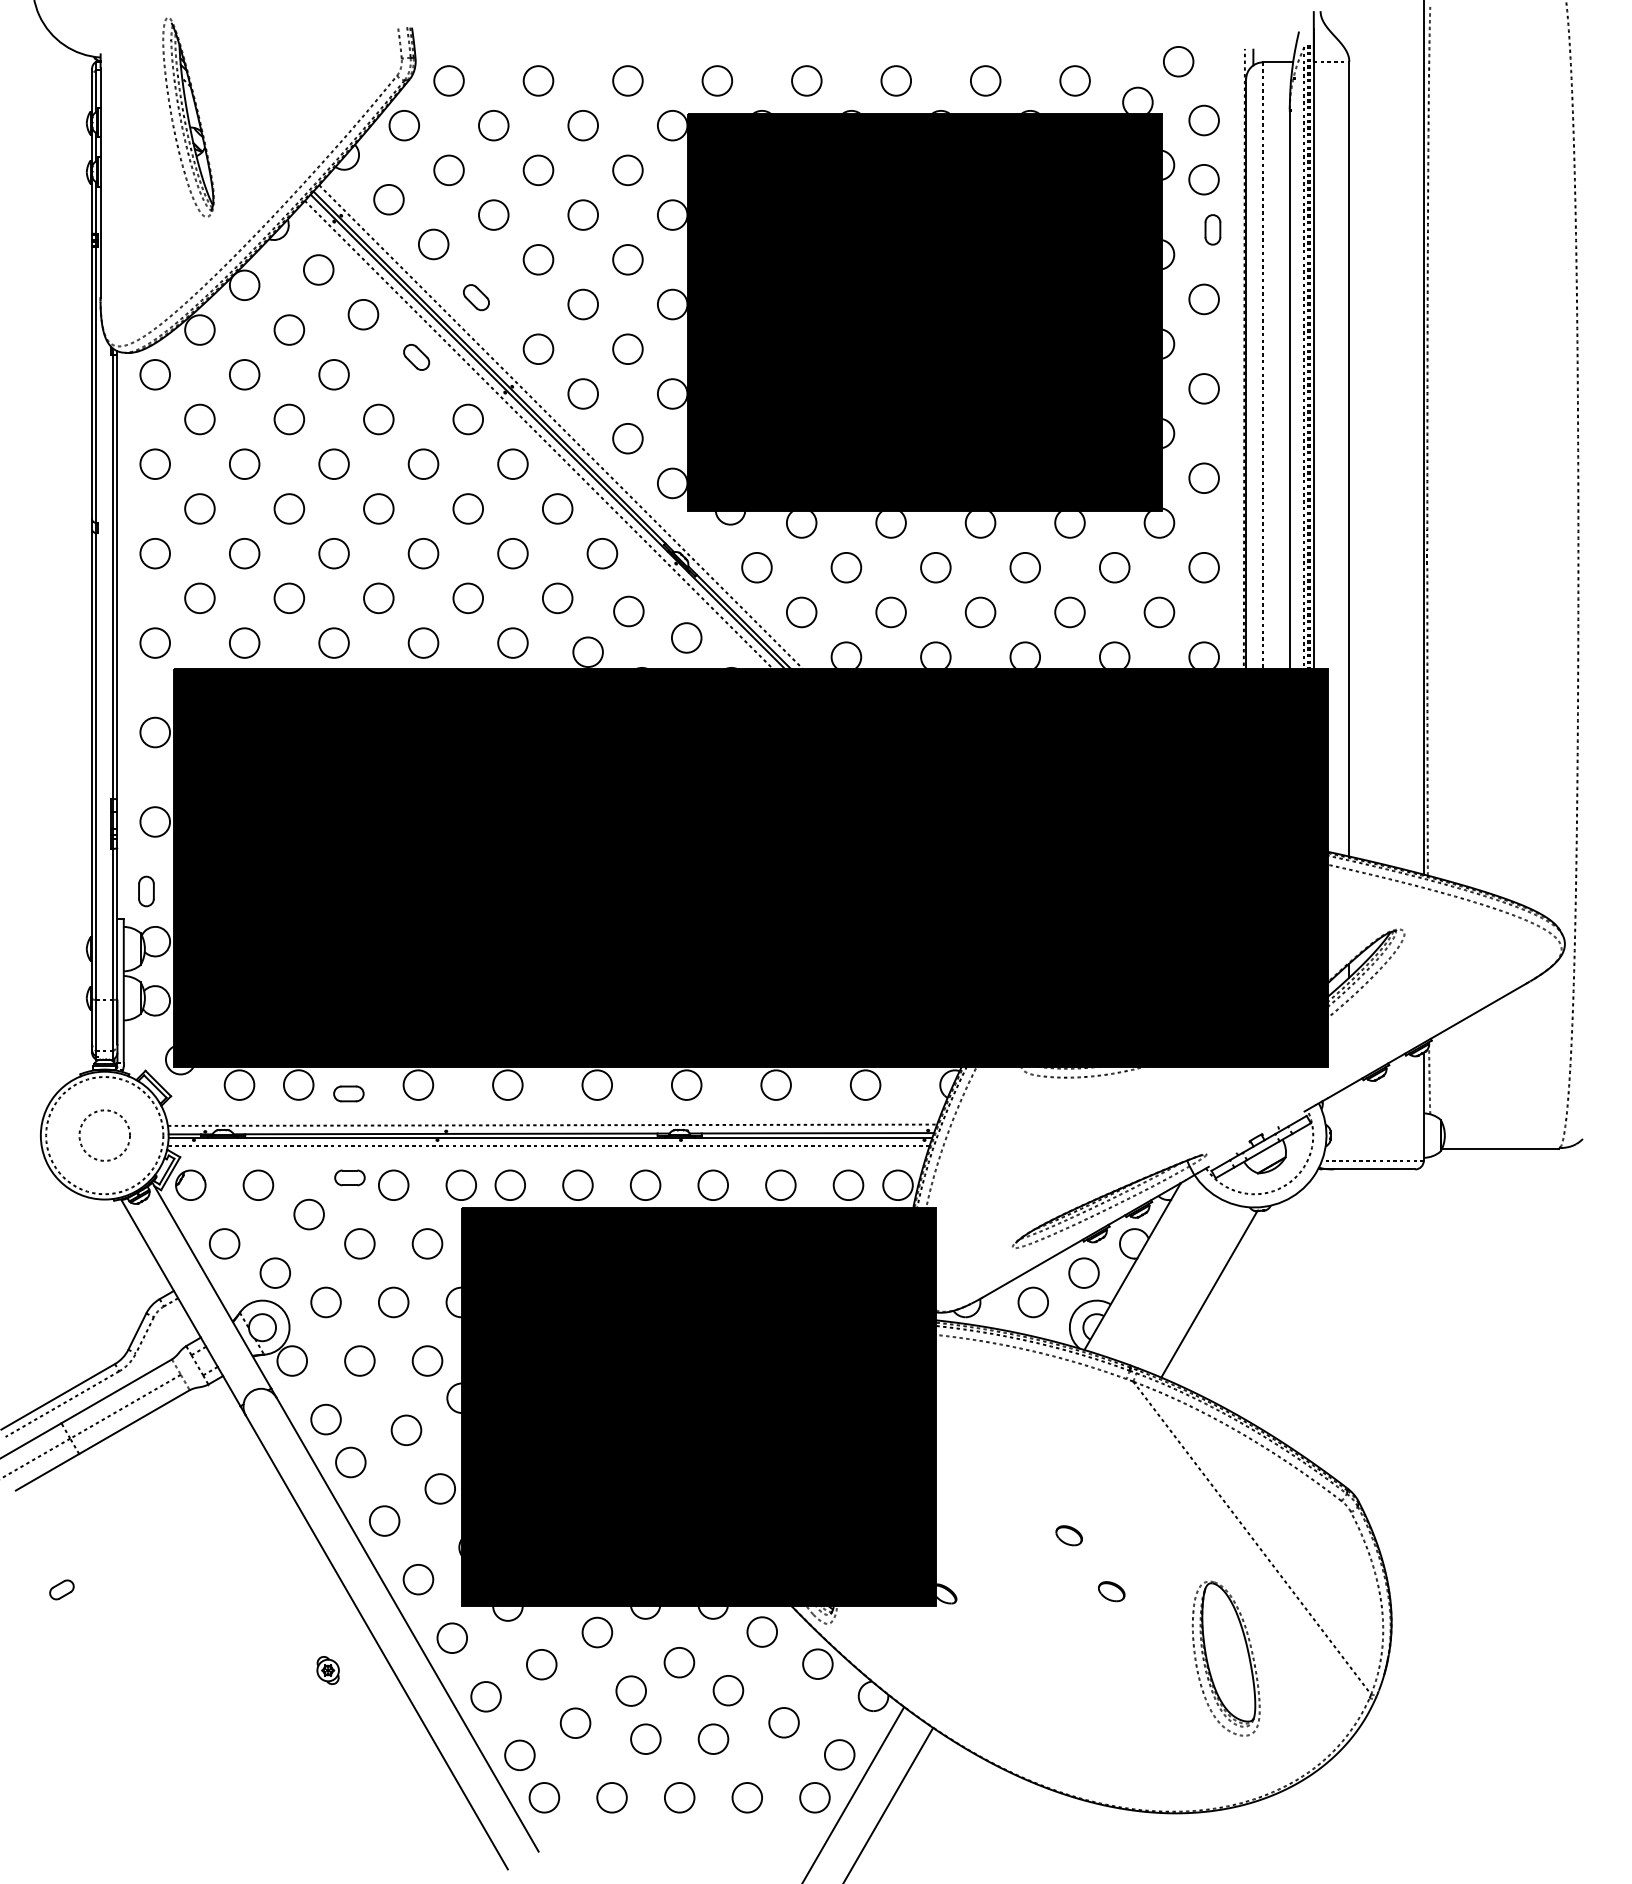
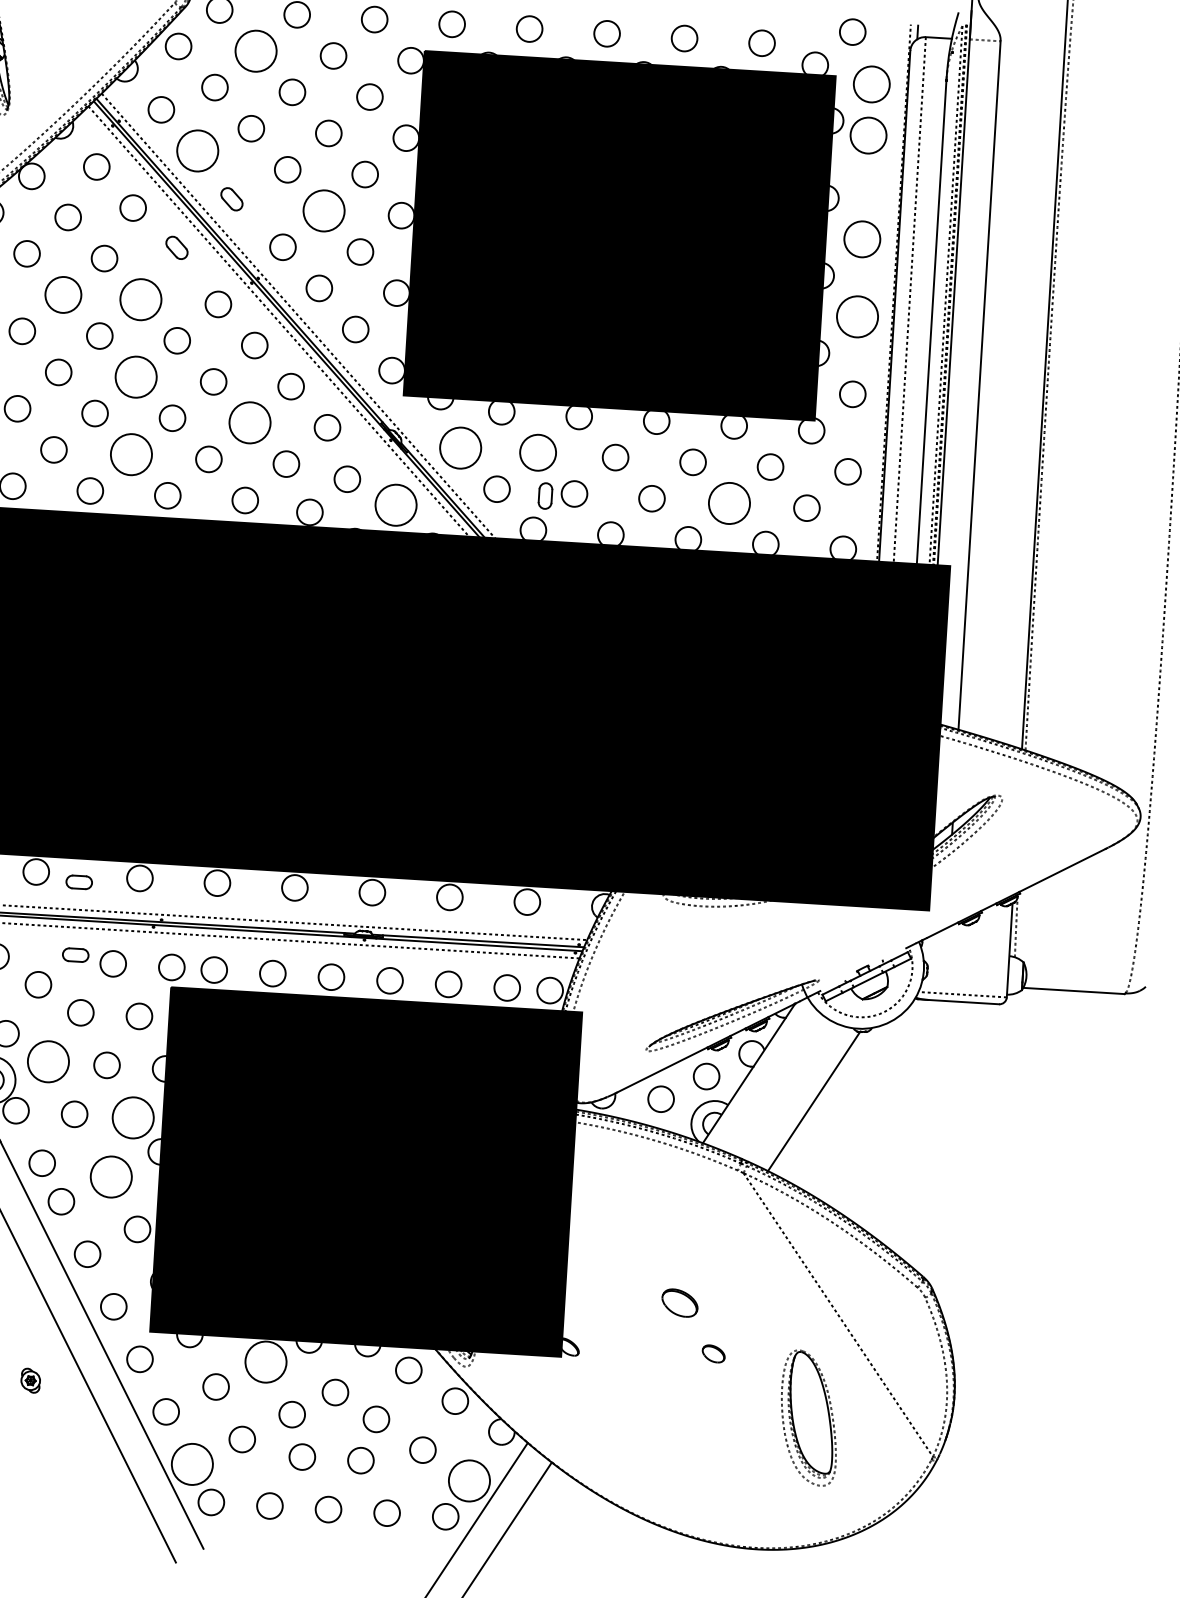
circle: (1203, 120) -> (871, 84), size x1.4
circle: (493, 125) -> (255, 51), size x1.6
circle: (1203, 179) -> (868, 135), size x1.4
part: (1212, 229) -> (545, 495), moved
circle: (433, 244) -> (197, 150), size x1.6
circle: (1203, 299) -> (861, 239), size x1.4
circle: (583, 304) -> (324, 210), size x1.6
circle: (1203, 388) -> (856, 316), size x1.6
circle: (289, 419) -> (63, 294), size x1.4
circle: (378, 419) -> (140, 299), size x1.6
circle: (378, 508) -> (135, 376), size x1.6
circle: (512, 553) -> (249, 422), size x1.6
circle: (756, 567) -> (460, 447), size x1.6
circle: (846, 567) -> (538, 452), size x1.4
circle: (378, 598) -> (131, 454), size x1.6
circle: (1069, 612) -> (729, 503), size x1.6
circle: (686, 637) -> (395, 504), size x1.6
circle: (325, 1302) -> (47, 1061), size x1.6
circle: (427, 1360) -> (133, 1117), size x1.6
circle: (406, 1429) -> (111, 1176), size x1.6
part: (1068, 1535) -> (679, 1303), size x1.6
circle: (597, 1632) -> (266, 1362), size x1.6
circle: (839, 1754) -> (469, 1480), size x1.6
circle: (519, 1755) -> (192, 1464), size x1.6

